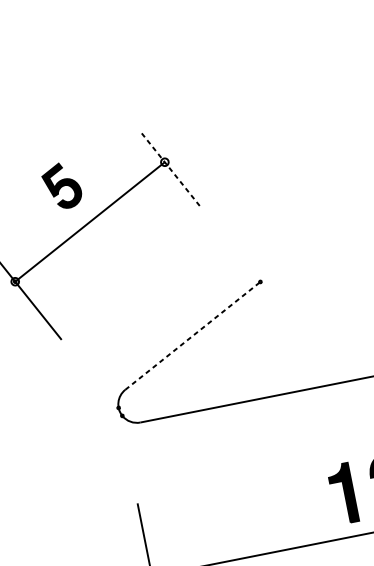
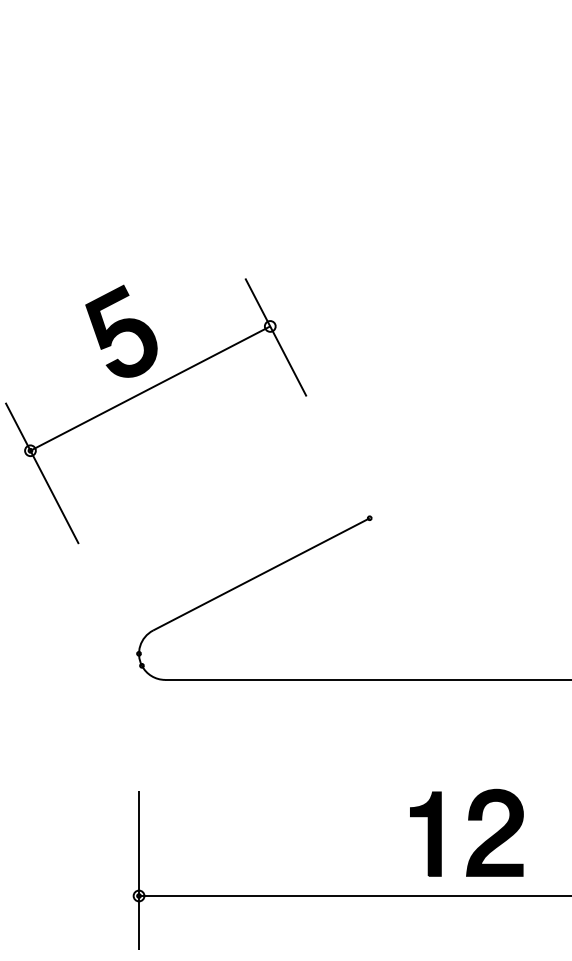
line: (170, 169) -> (275, 337), dashed -> solid
part: (61, 185) -> (121, 330), size x1.43
line: (192, 335) -> (261, 574), dashed -> solid

